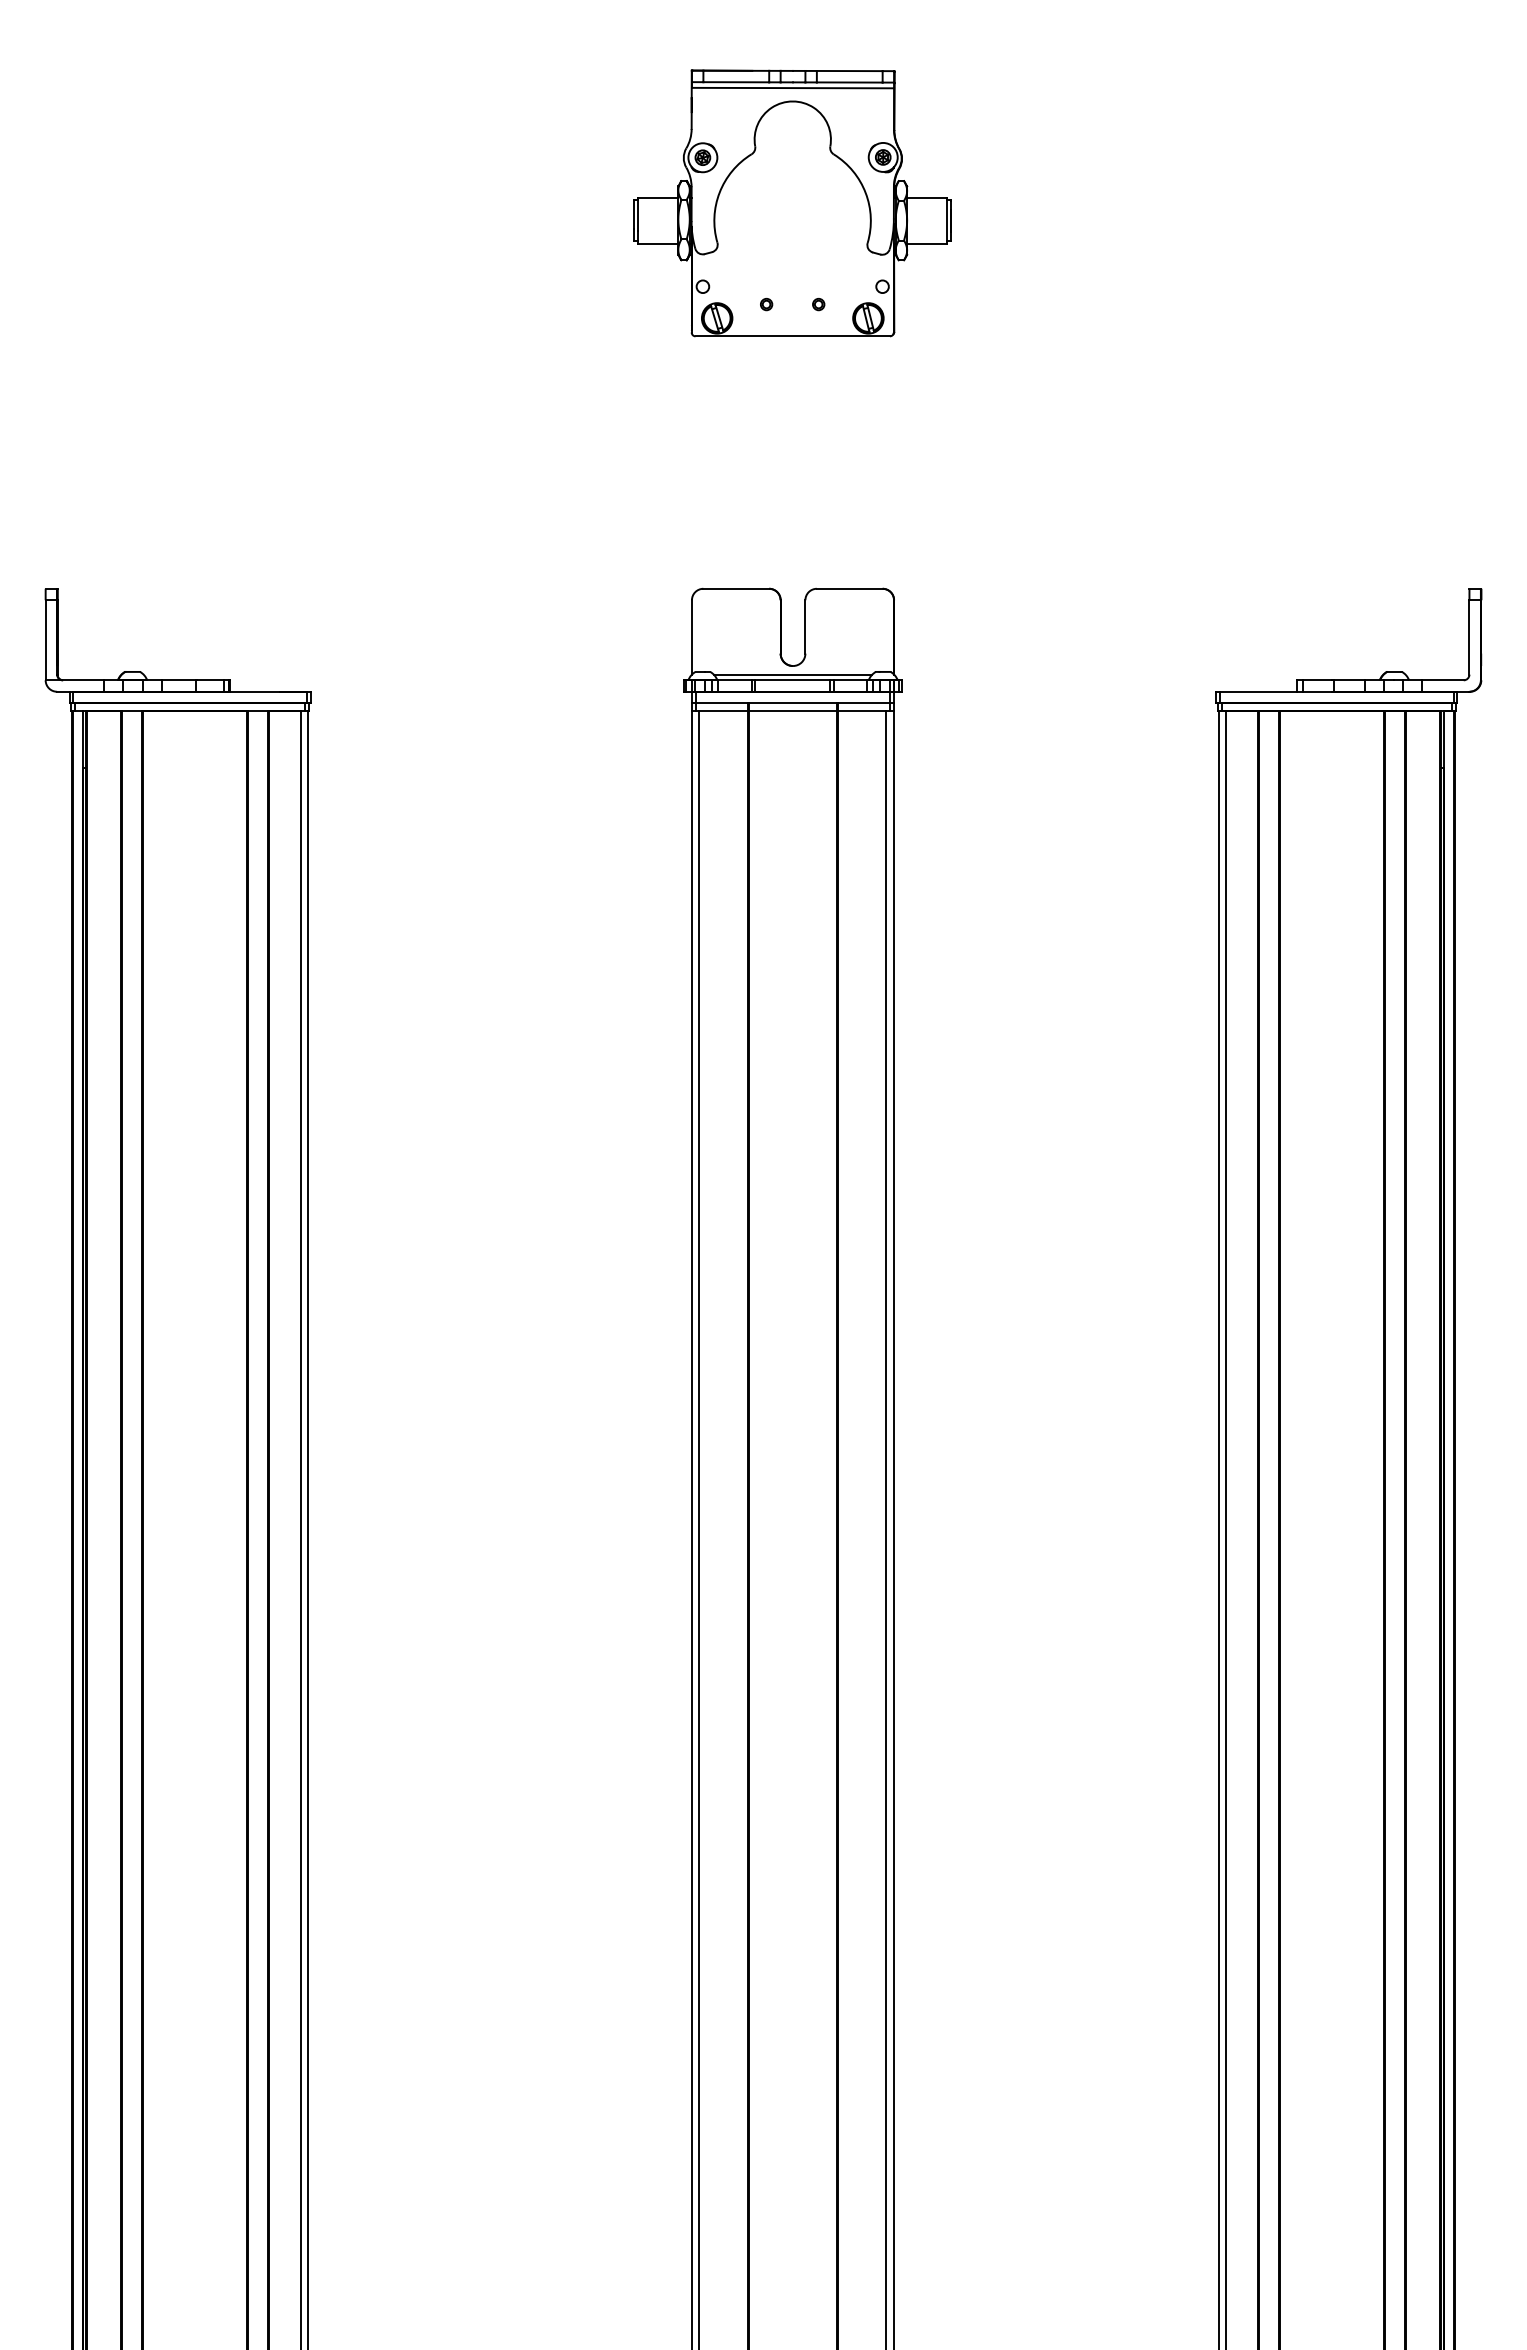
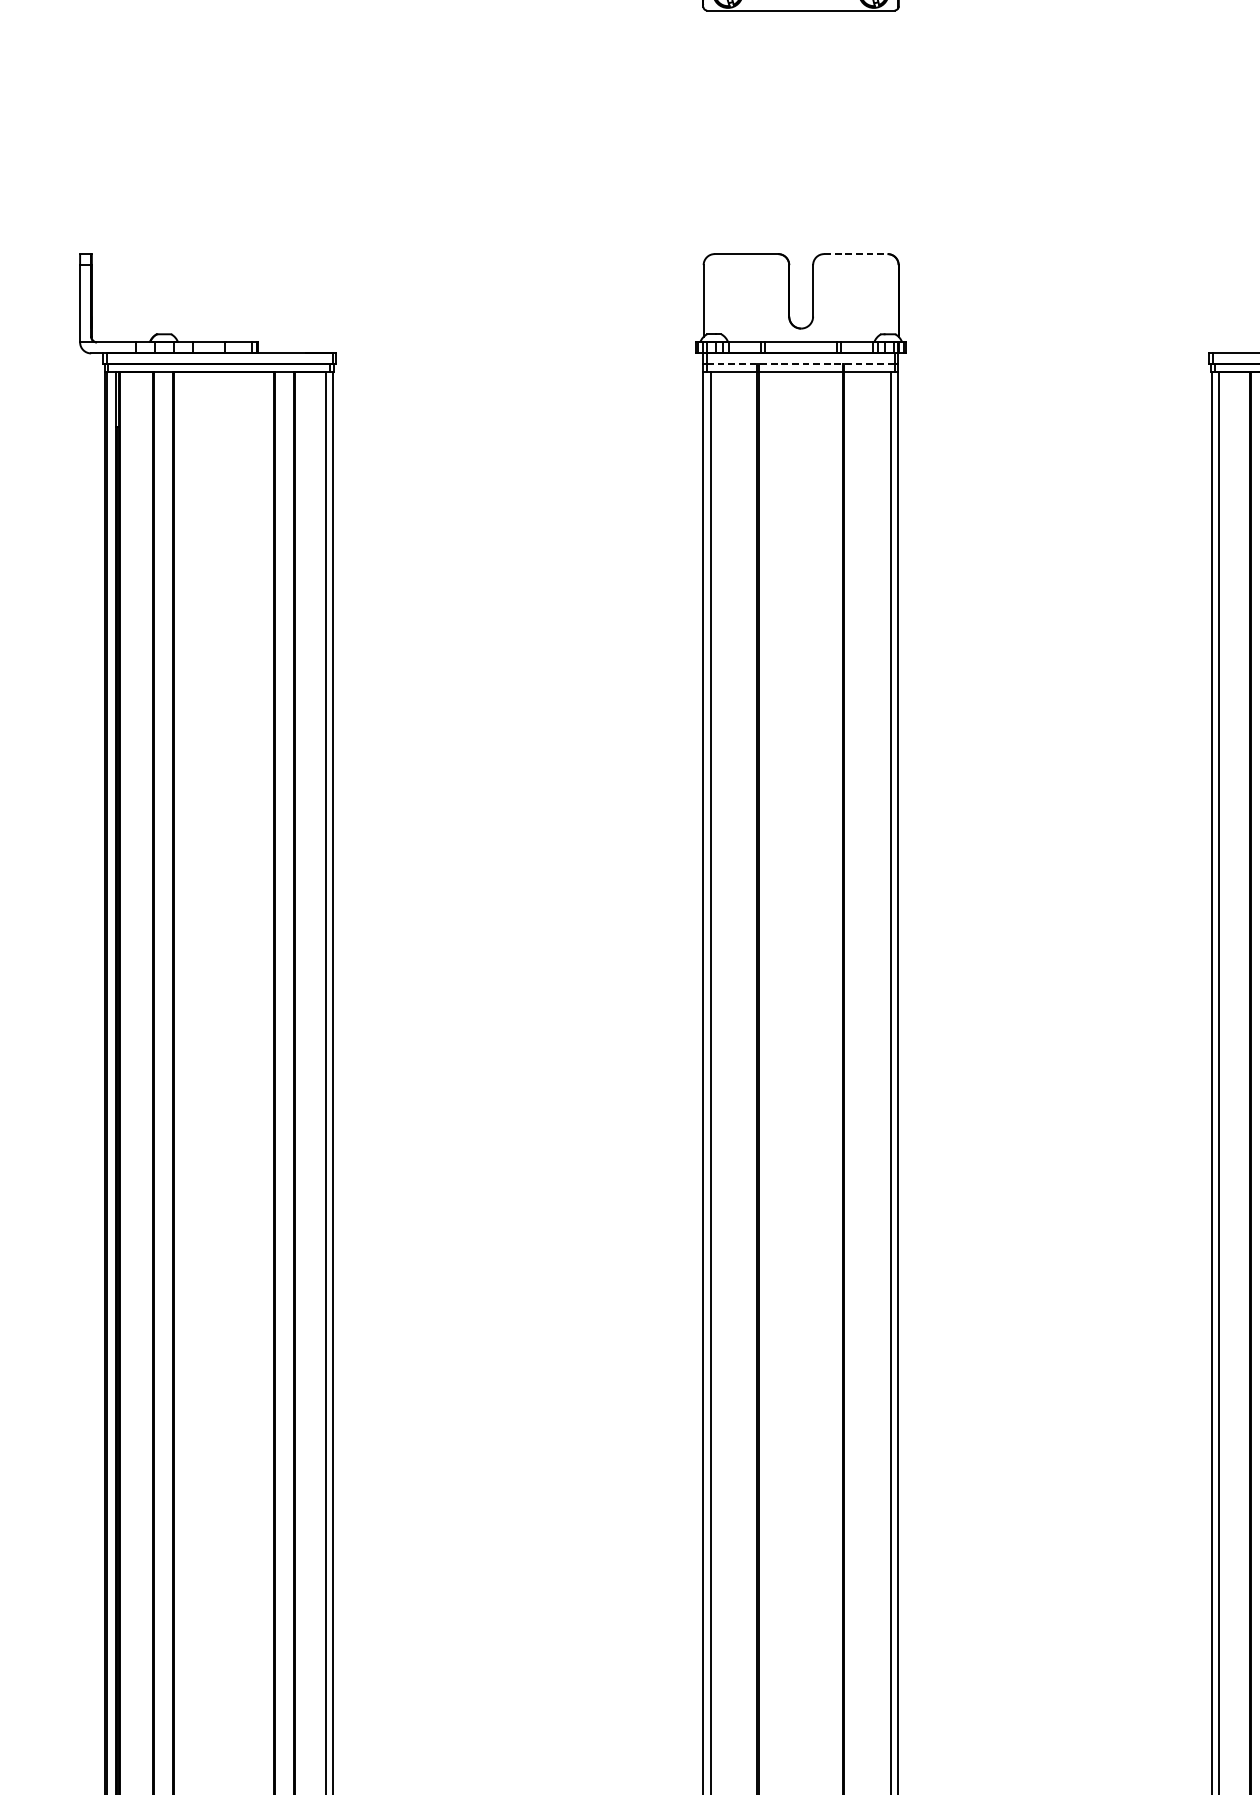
line: (849, 588) -> (855, 253), solid -> dashed
line: (792, 674) -> (800, 336), removed
line: (793, 703) -> (801, 364), solid -> dashed

